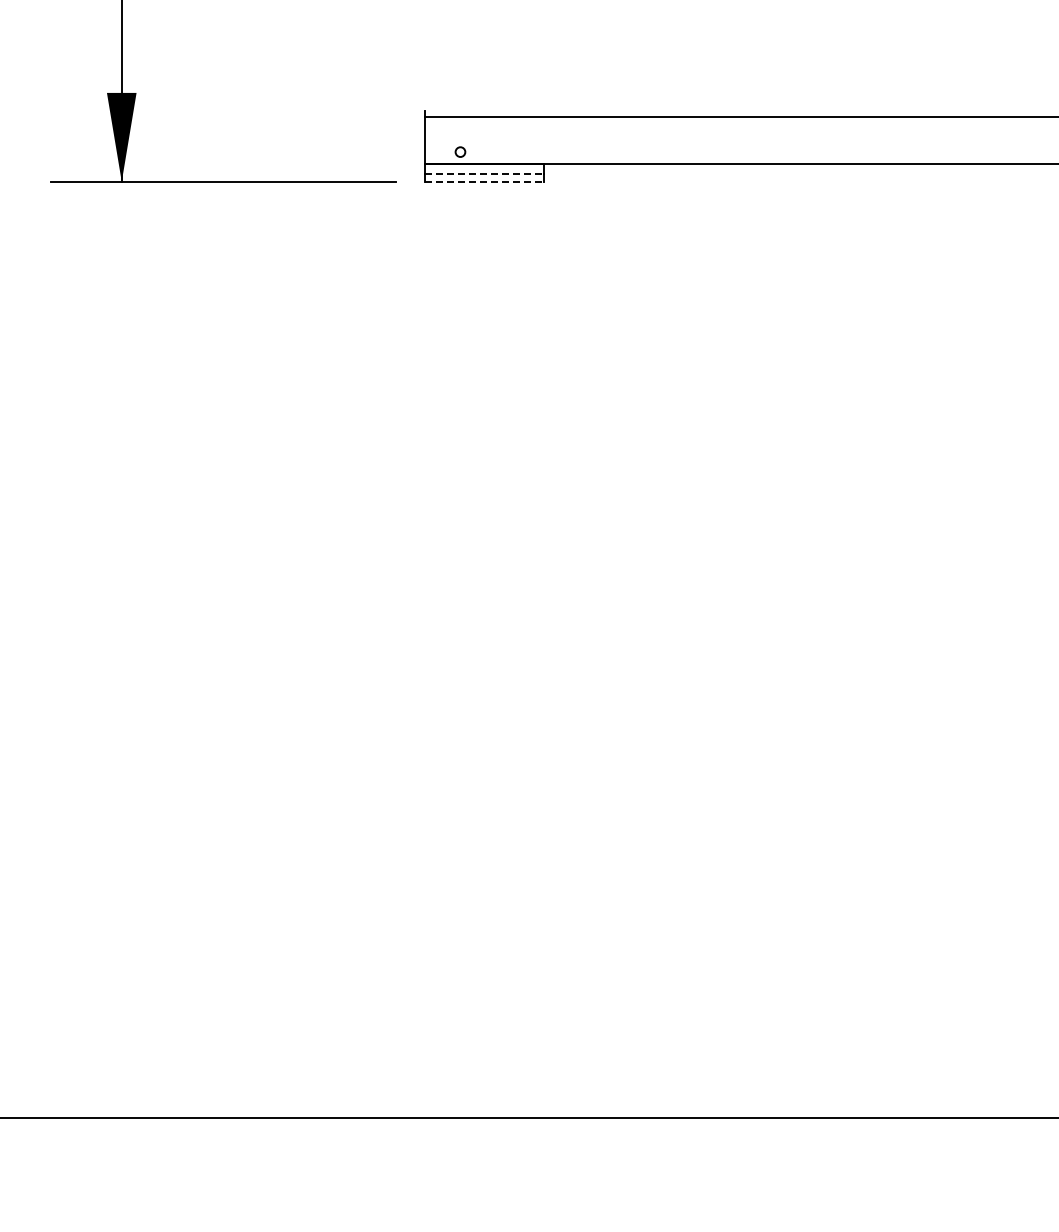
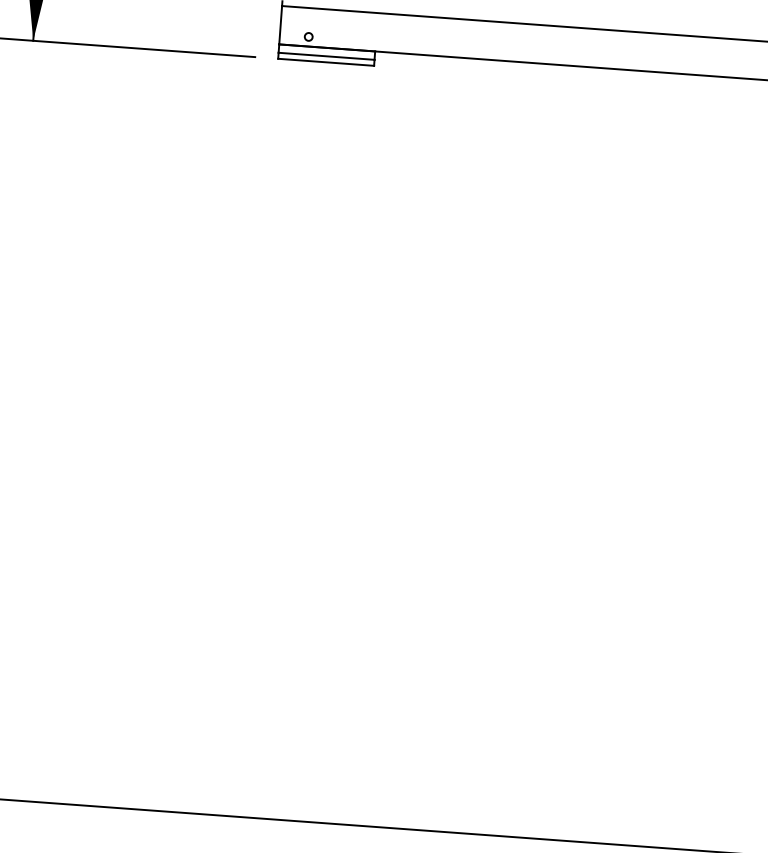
line: (484, 174) -> (326, 56), dashed -> solid
line: (484, 181) -> (326, 62), dashed -> solid

